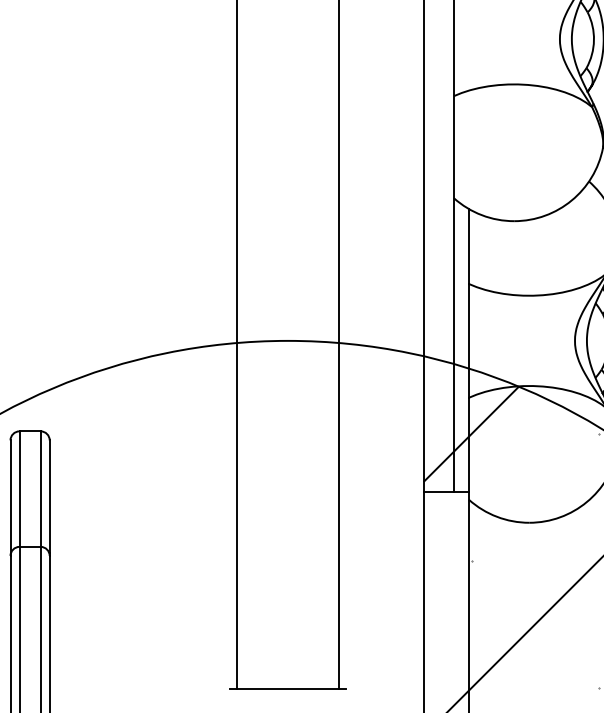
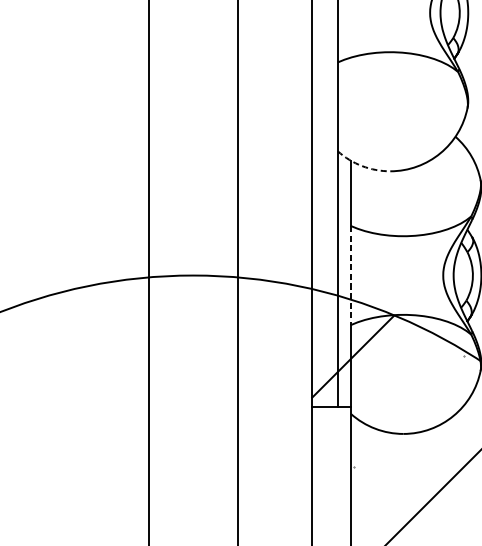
arc: (481, 215) -> (361, 166), solid -> dashed
line: (468, 340) -> (350, 275), solid -> dashed

